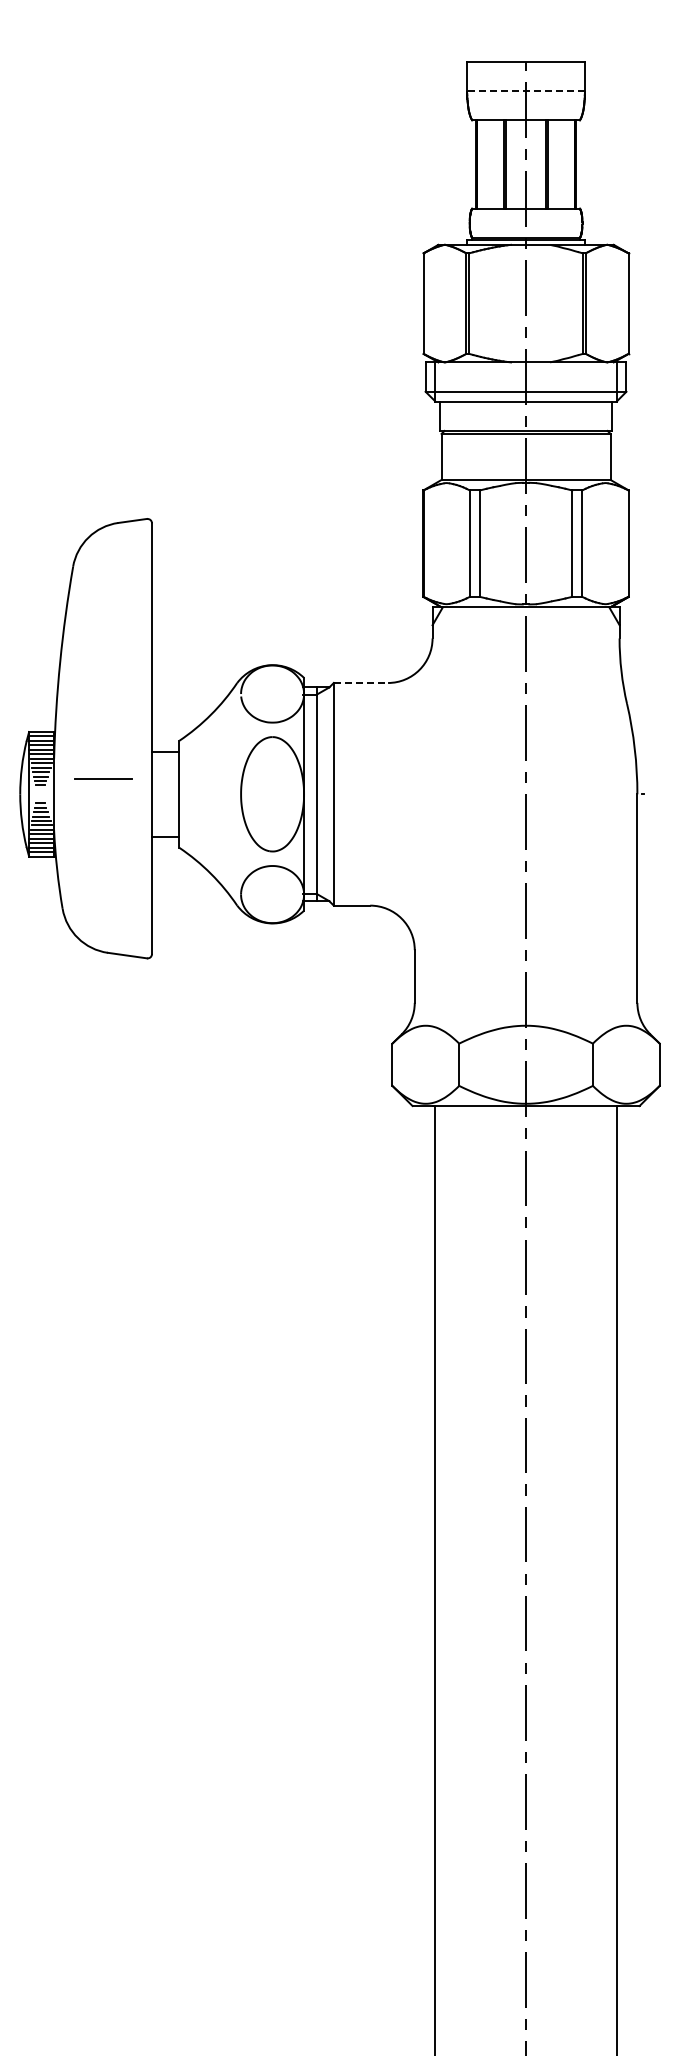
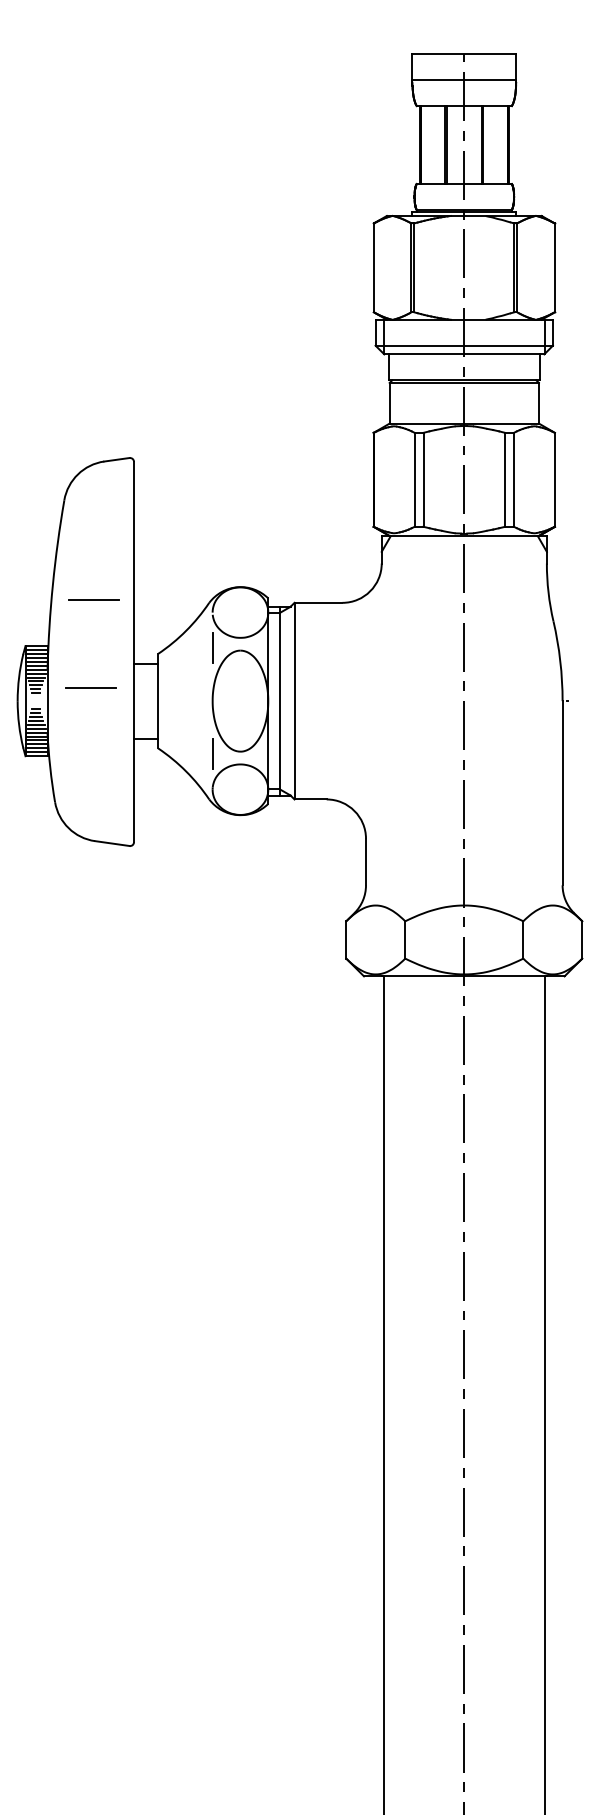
line: (526, 91) -> (464, 80), dashed -> solid
line: (106, 679) -> (93, 599), added
line: (361, 683) -> (318, 603), dashed -> solid
line: (241, 734) -> (213, 648), added
line: (241, 854) -> (213, 754), added

